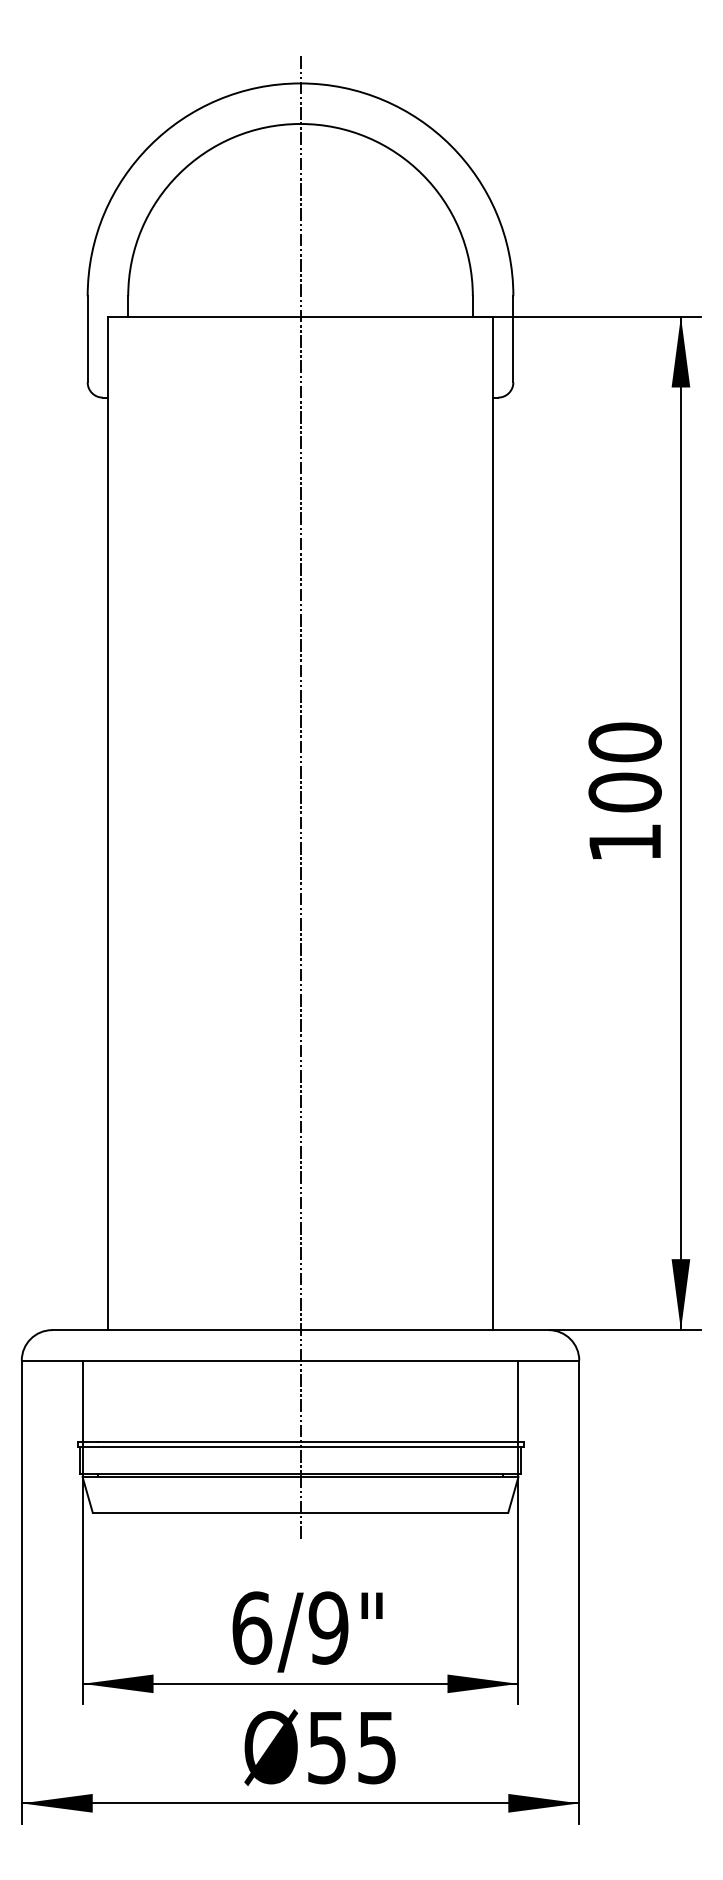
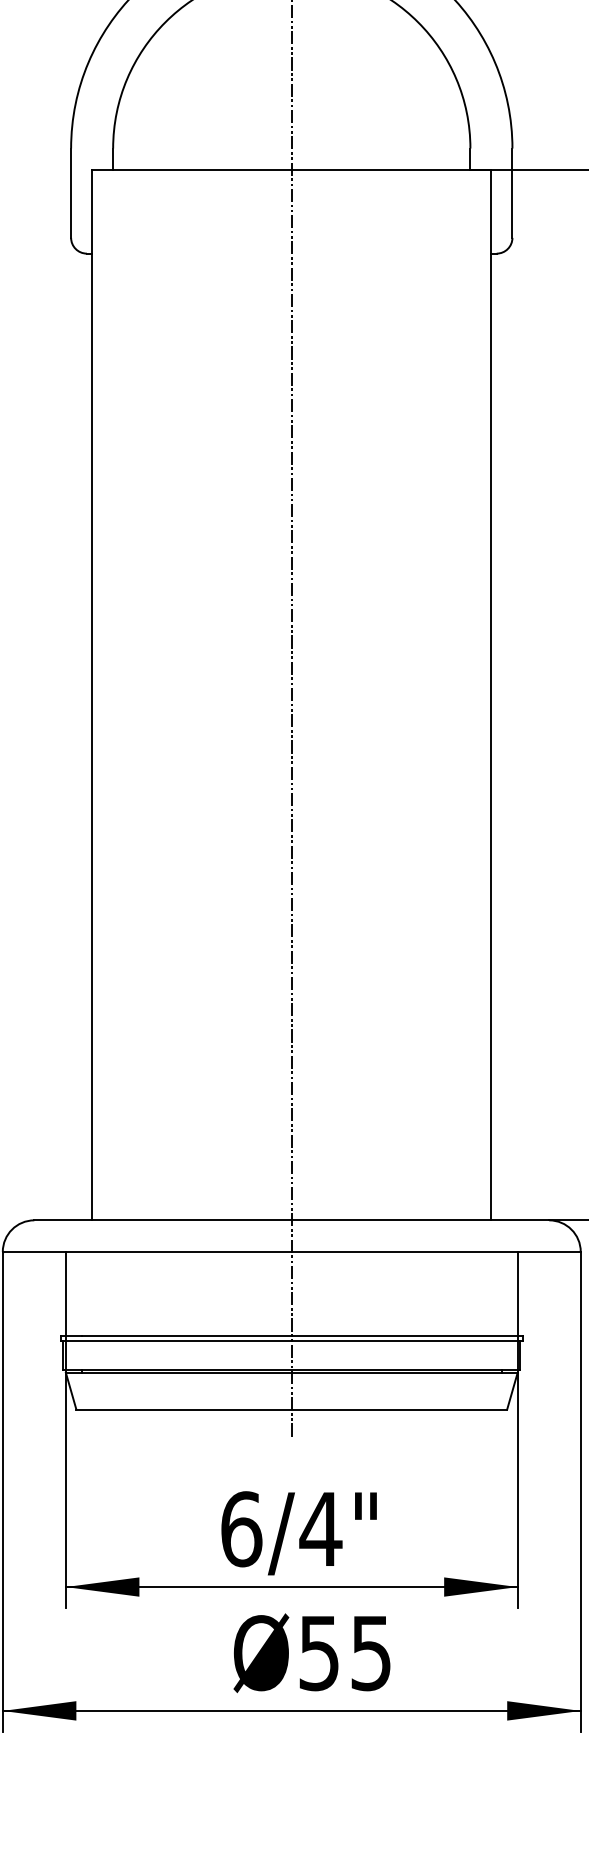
text: (328, 1627) -> (320, 1528), 6/9" -> 6/4"

